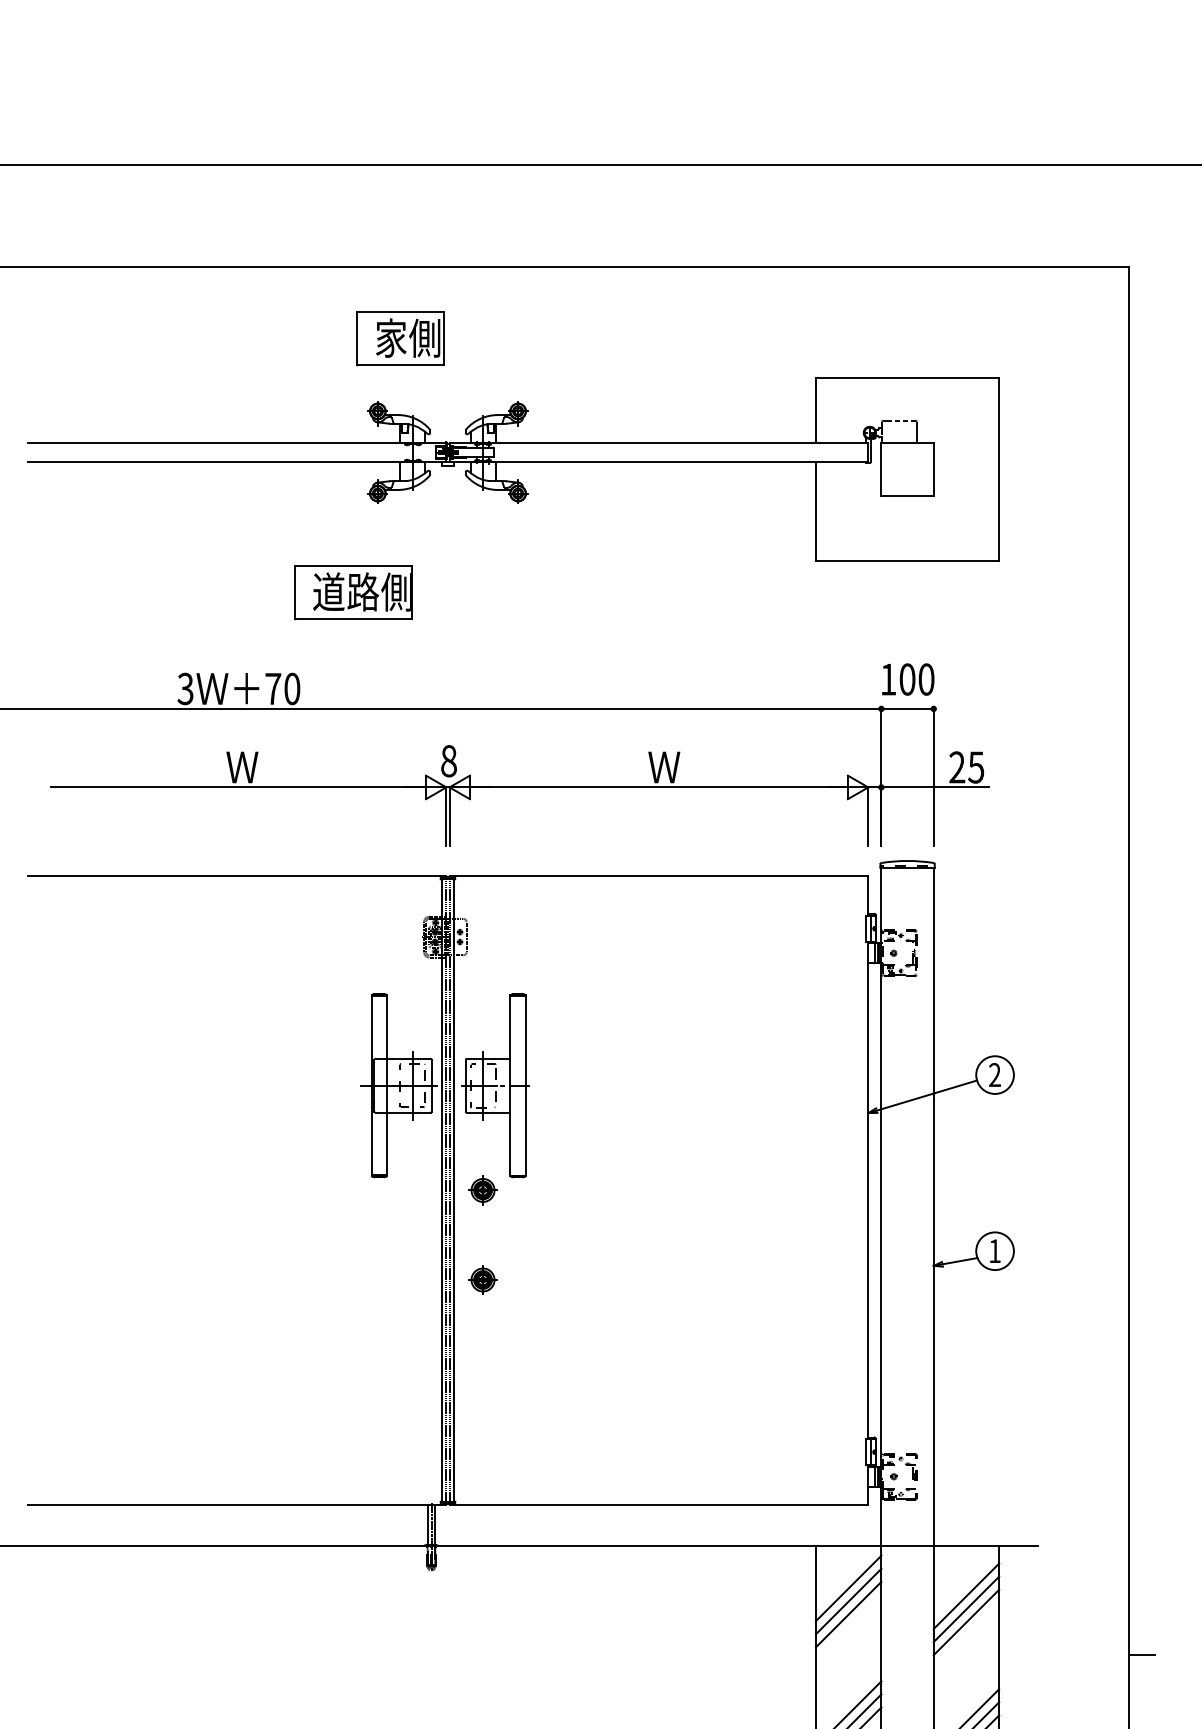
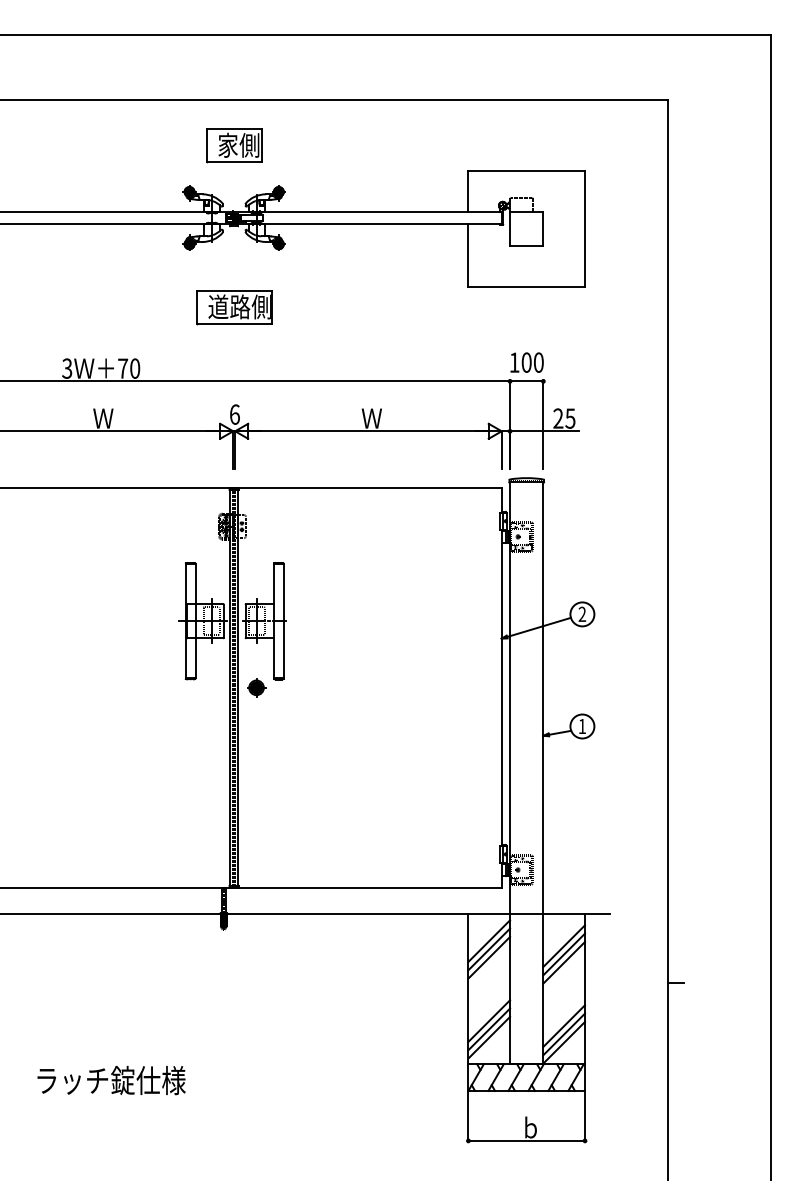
part: (401, 338) -> (234, 145), moved
part: (354, 592) -> (234, 307), moved
text: (448, 761) -> (234, 414), 8 -> 6
part: (482, 1279) -> (256, 744), removed

